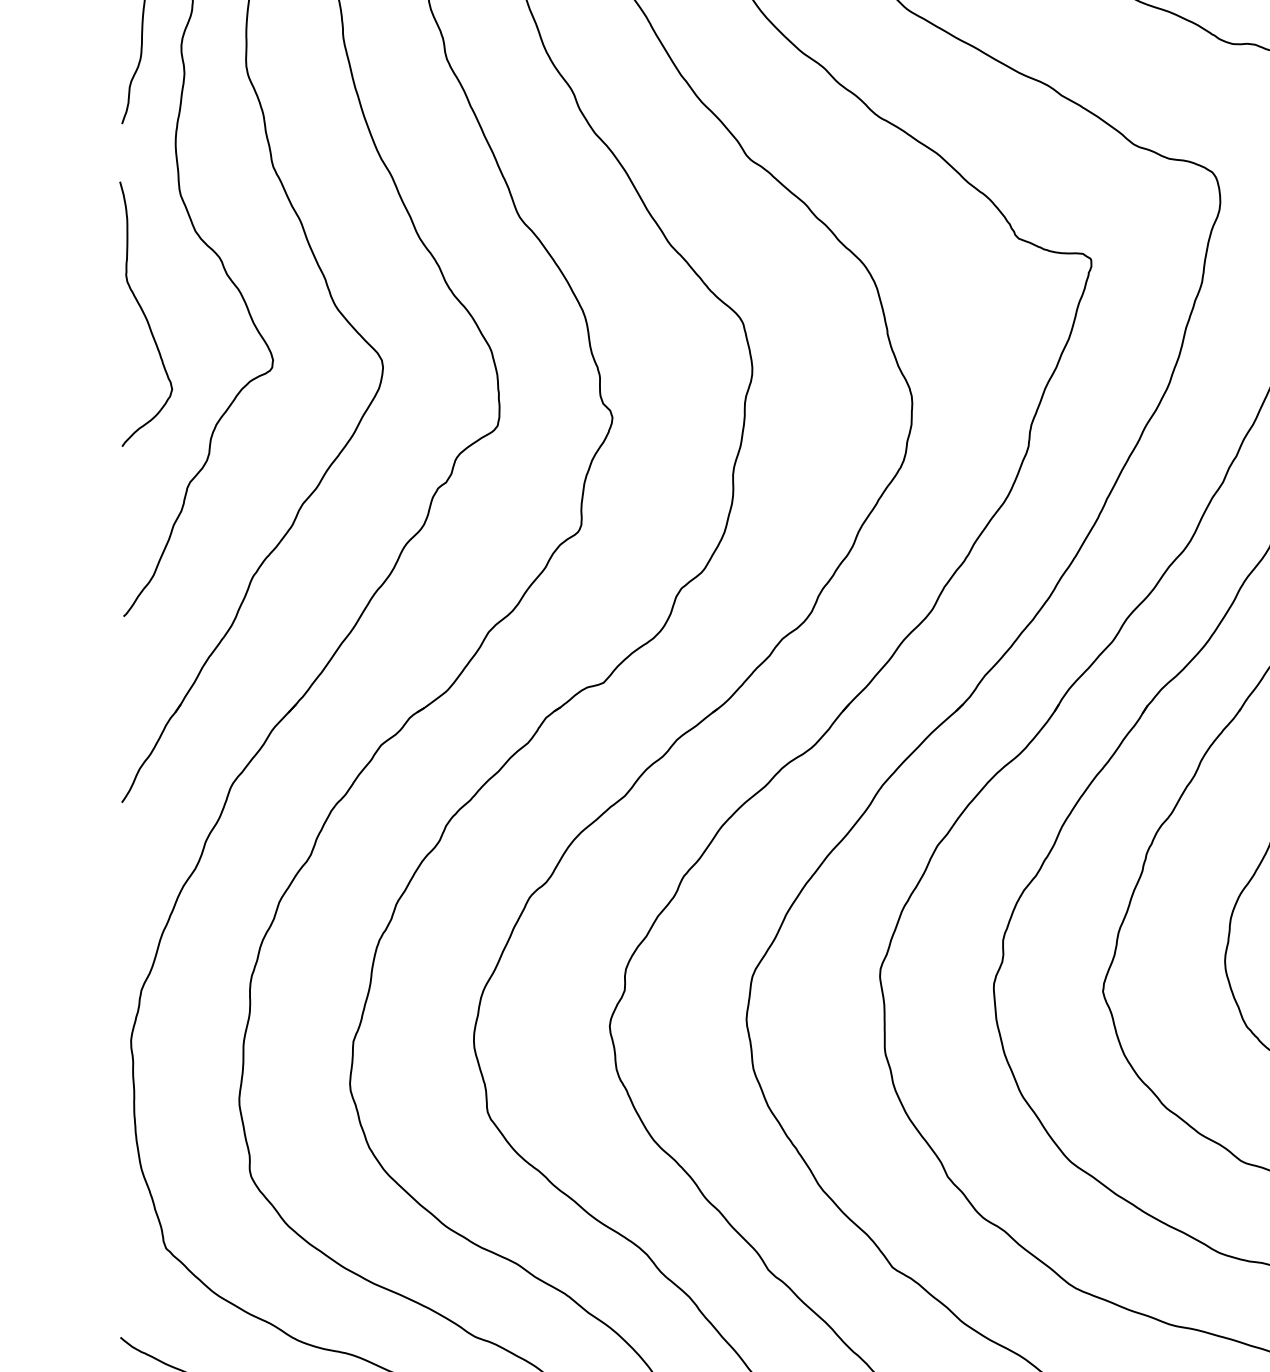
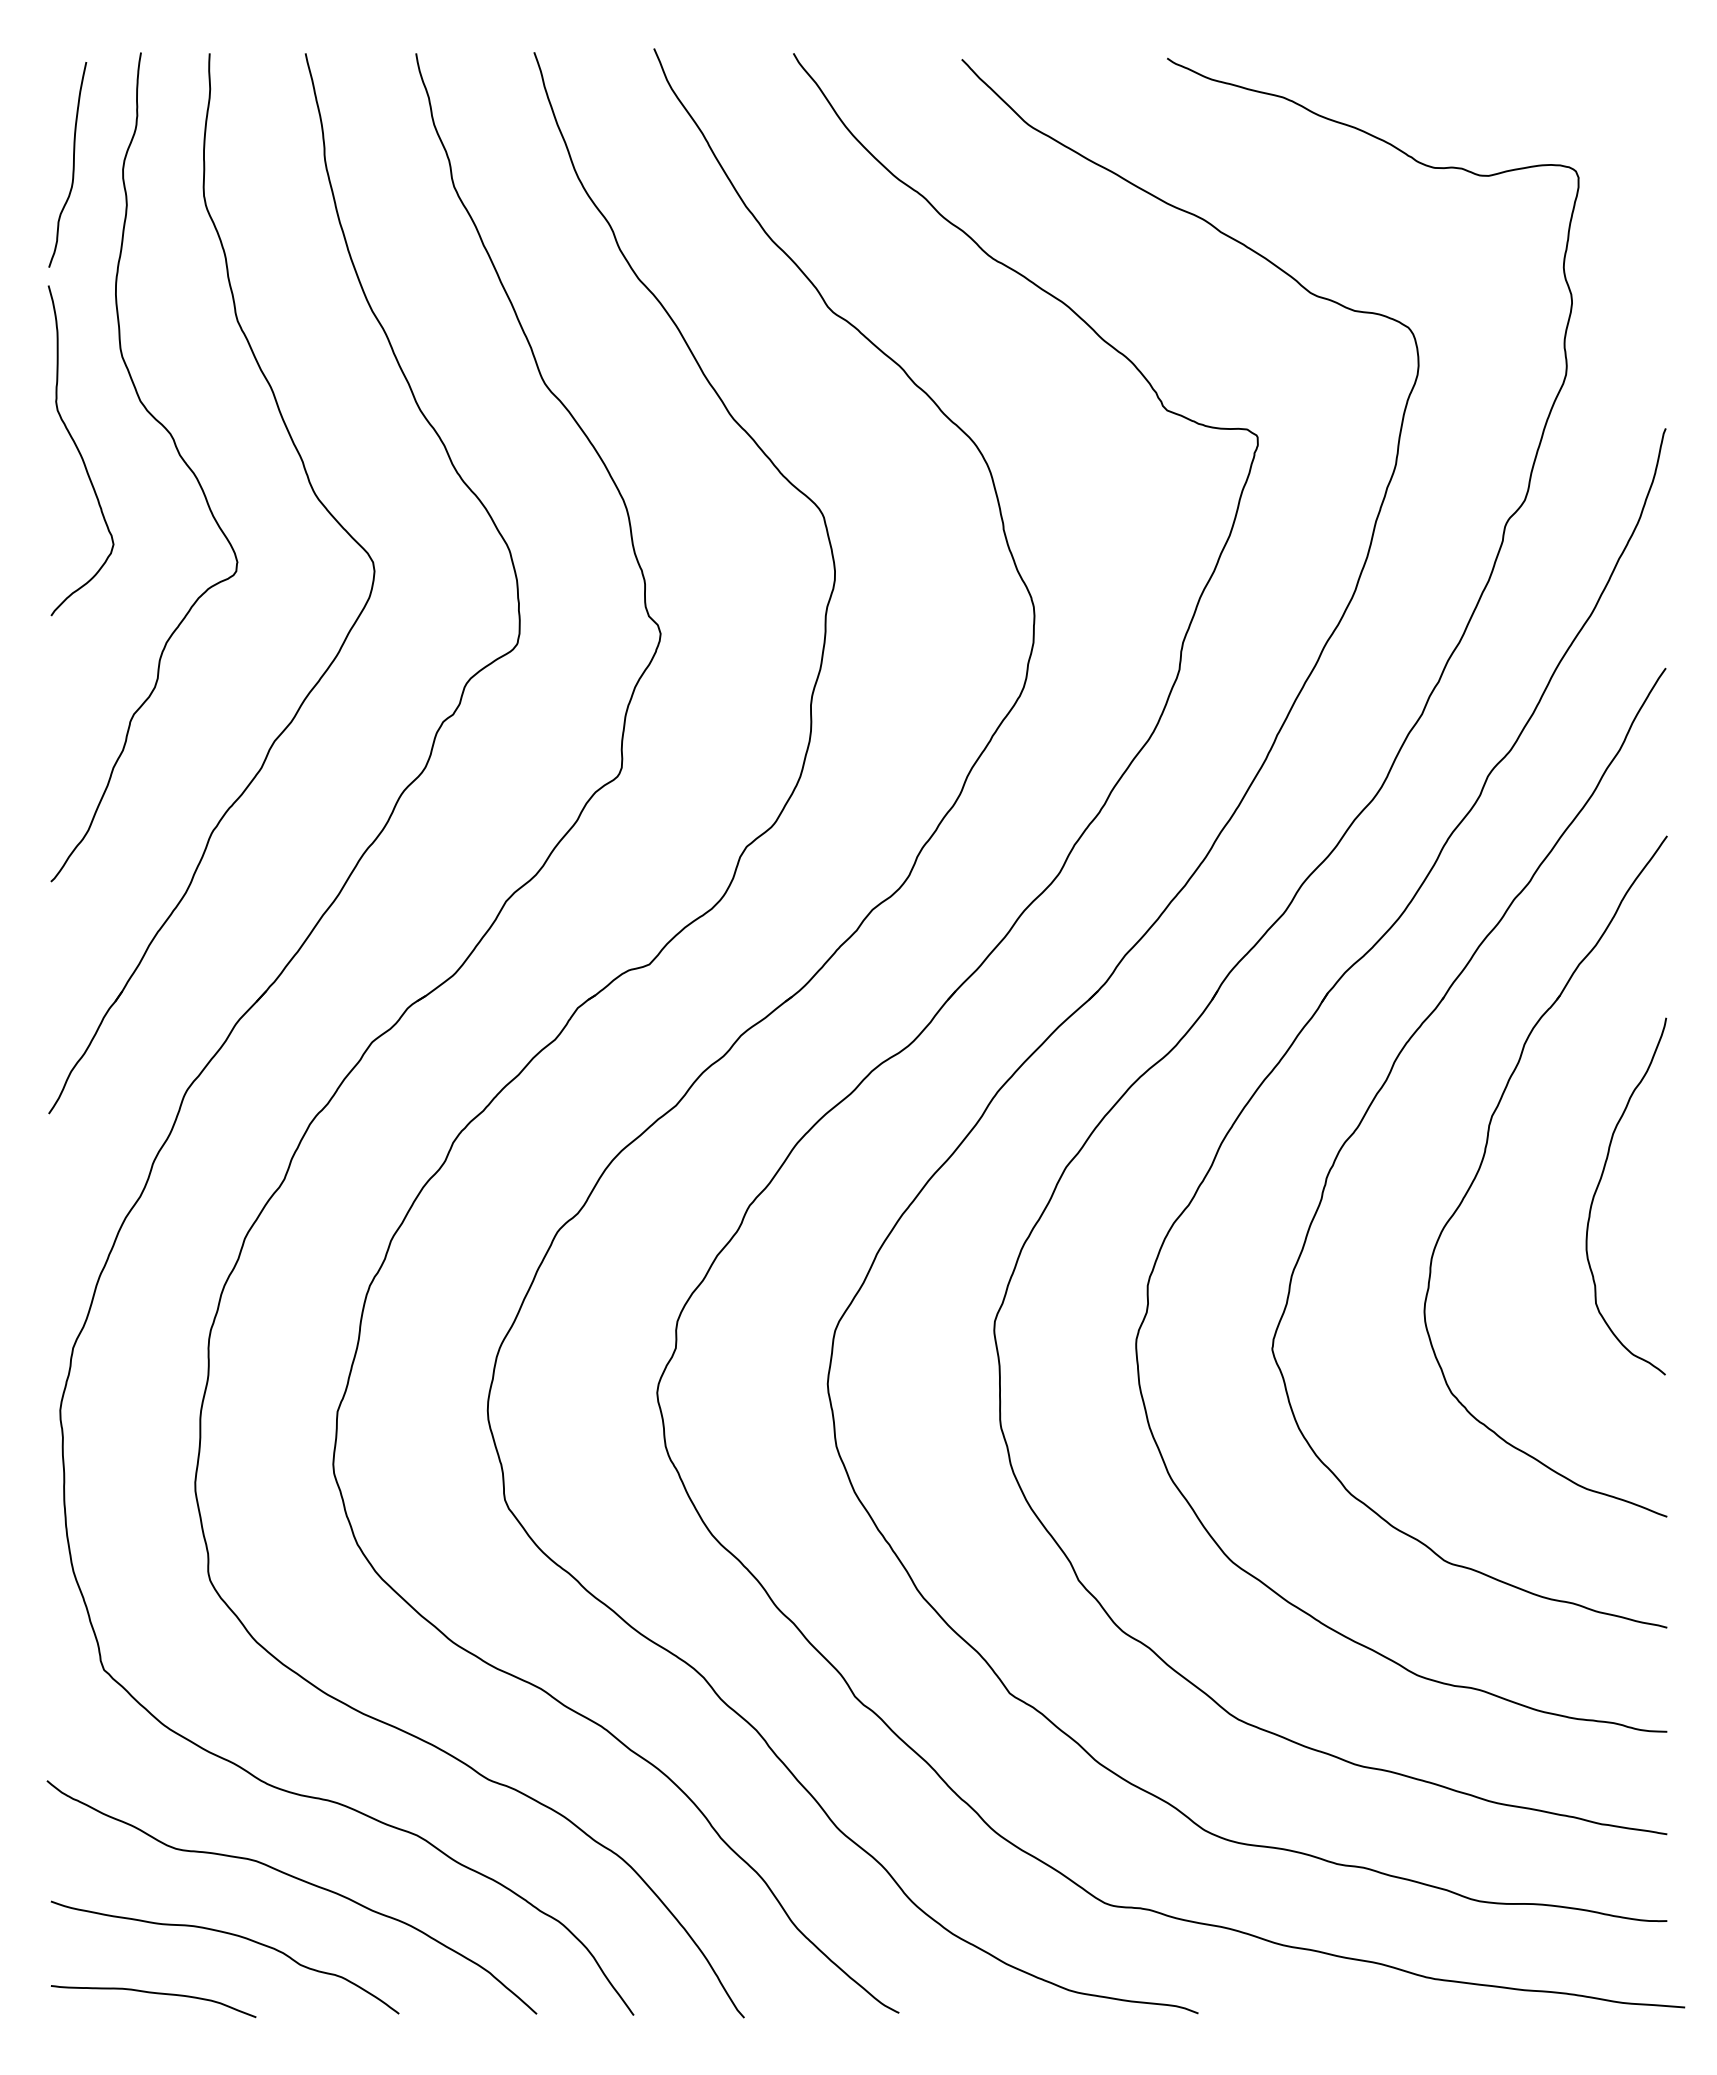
curve: (144, 314) -> (79, 450), moved

